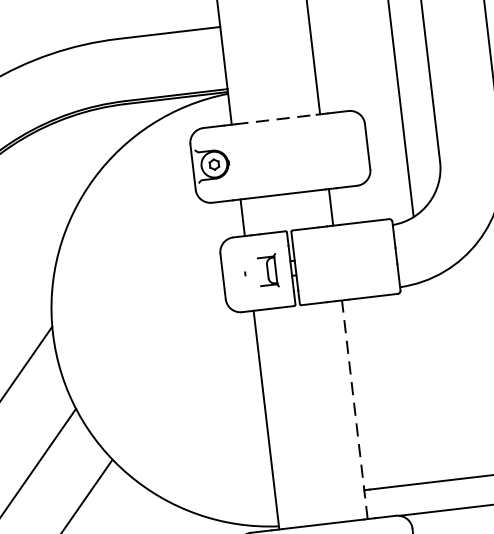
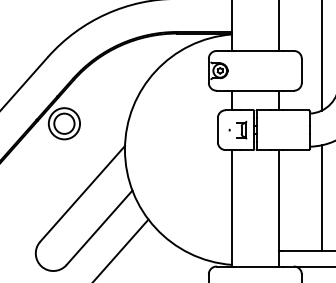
line: (276, 118) -> (255, 50), dashed -> solid
line: (432, 381) -> (321, 198), added
line: (353, 408) -> (278, 207), dashed -> solid

